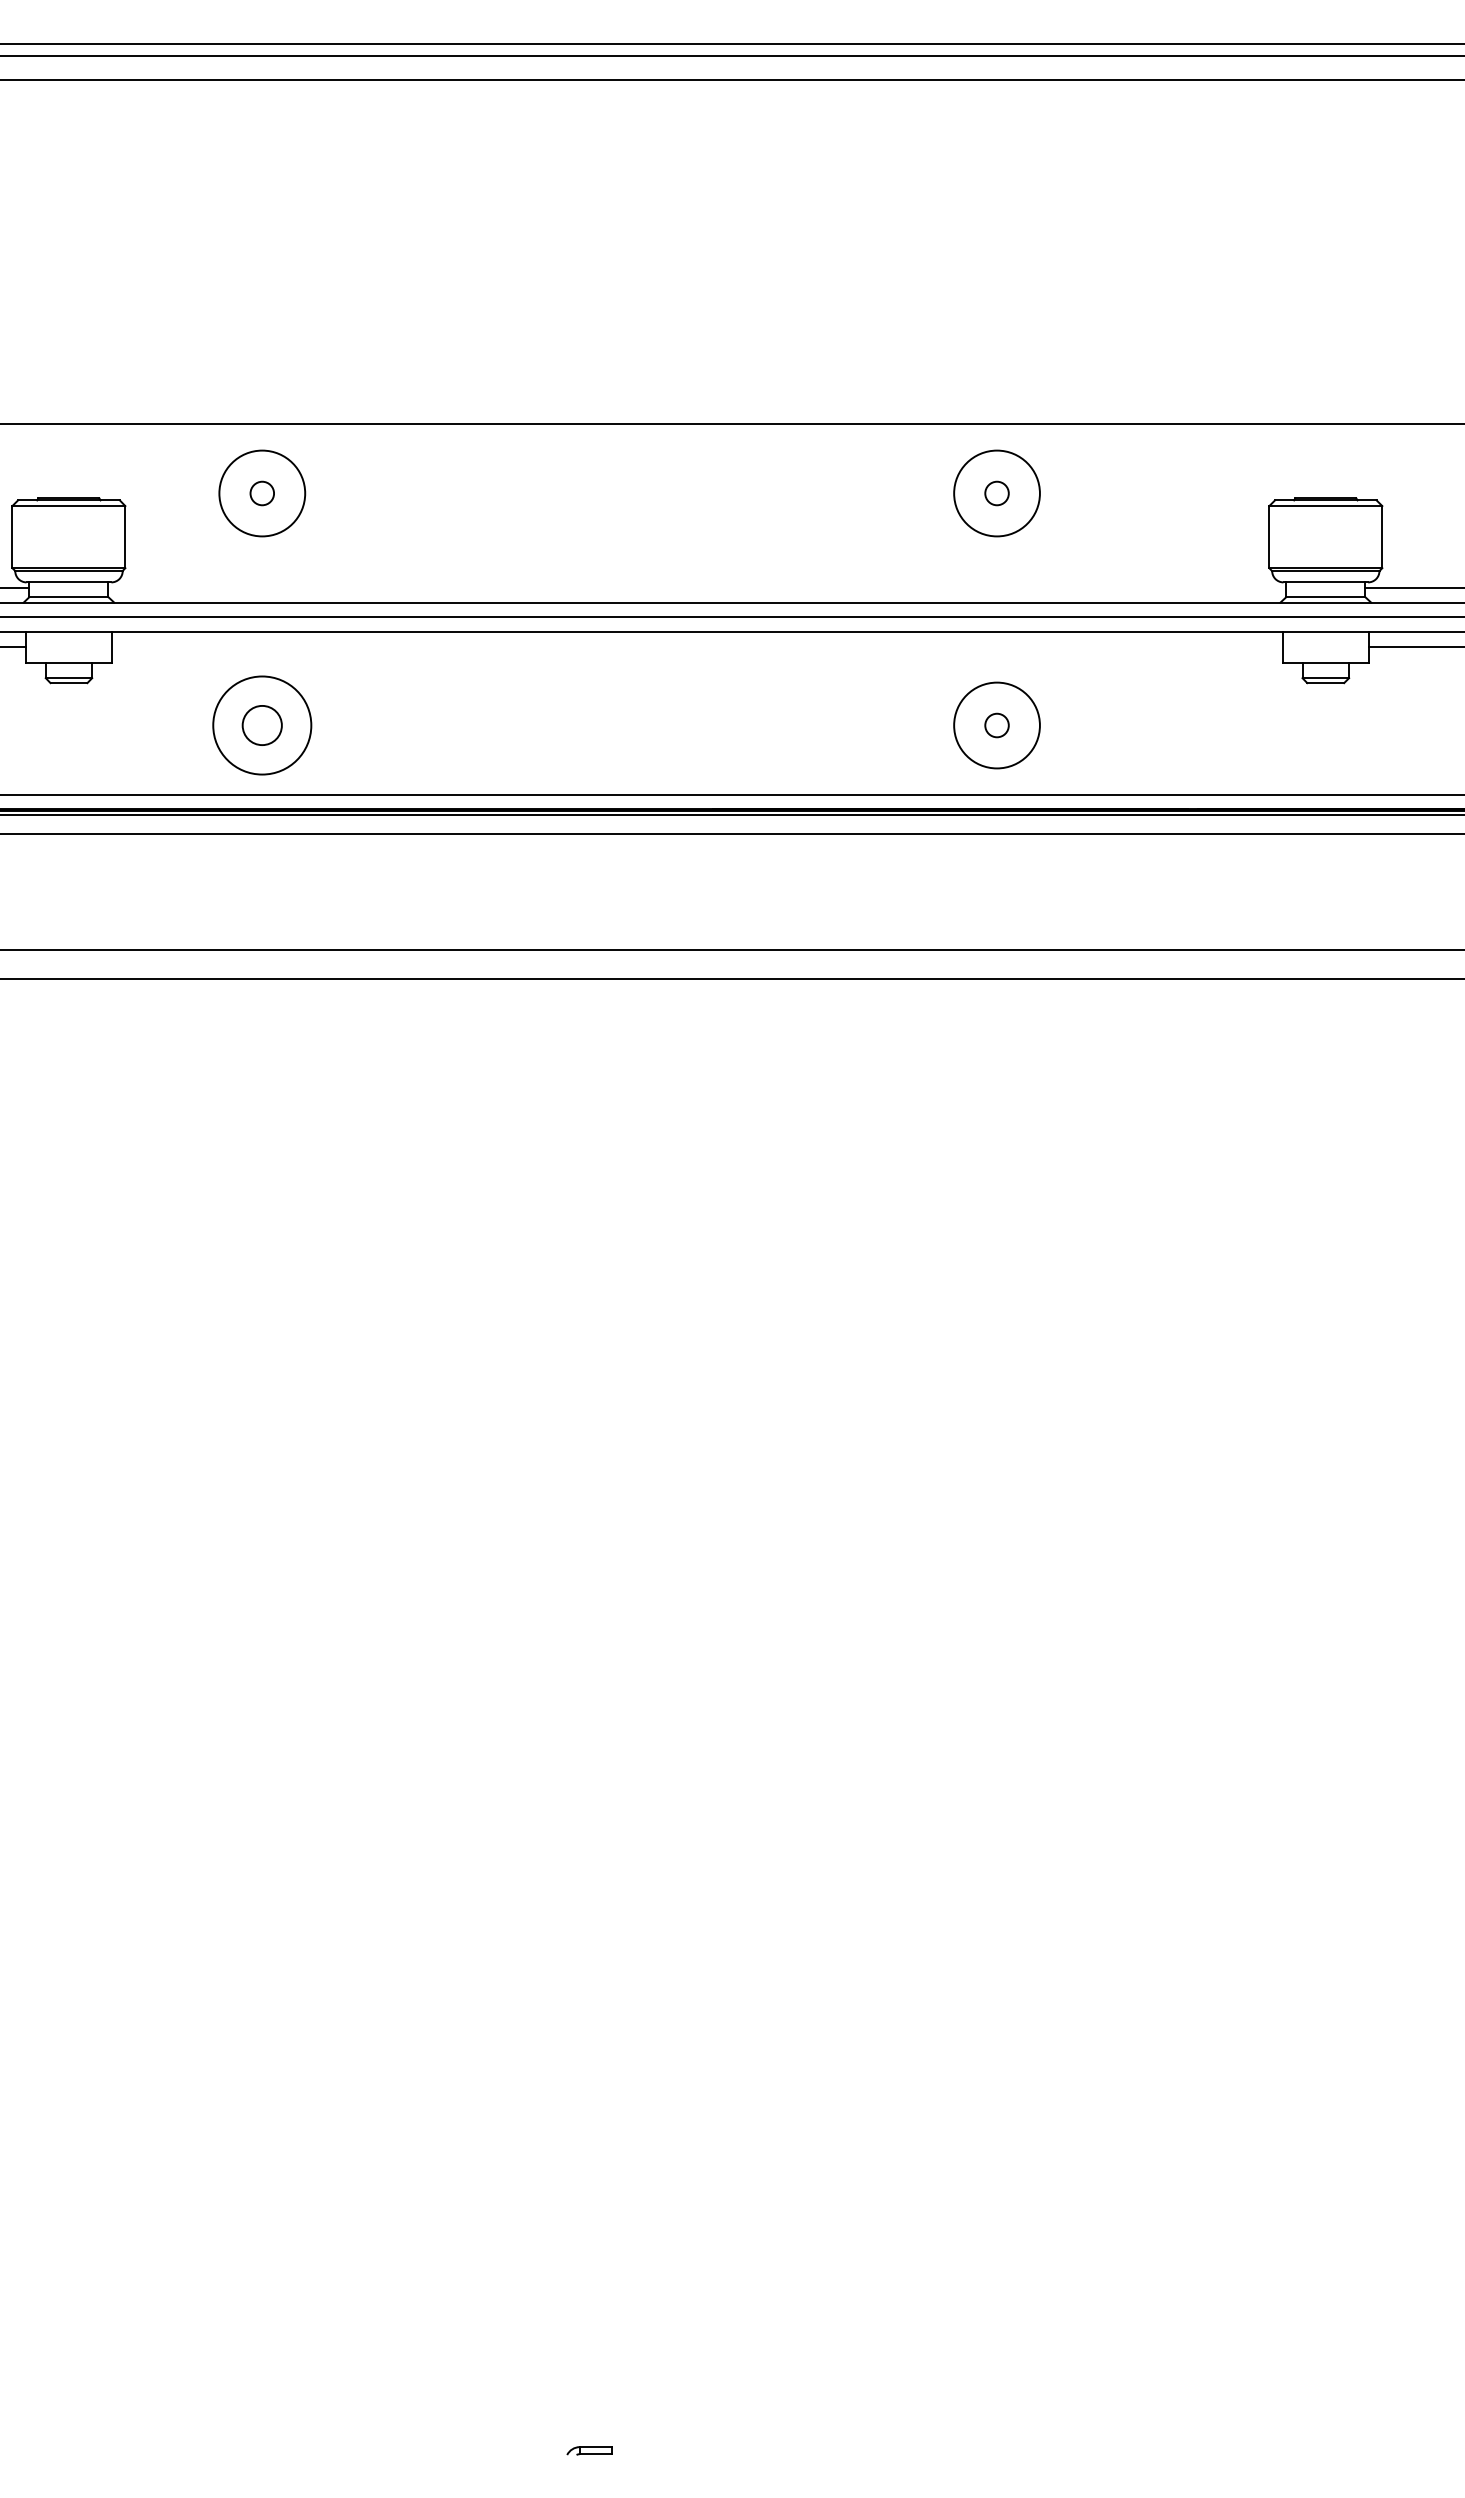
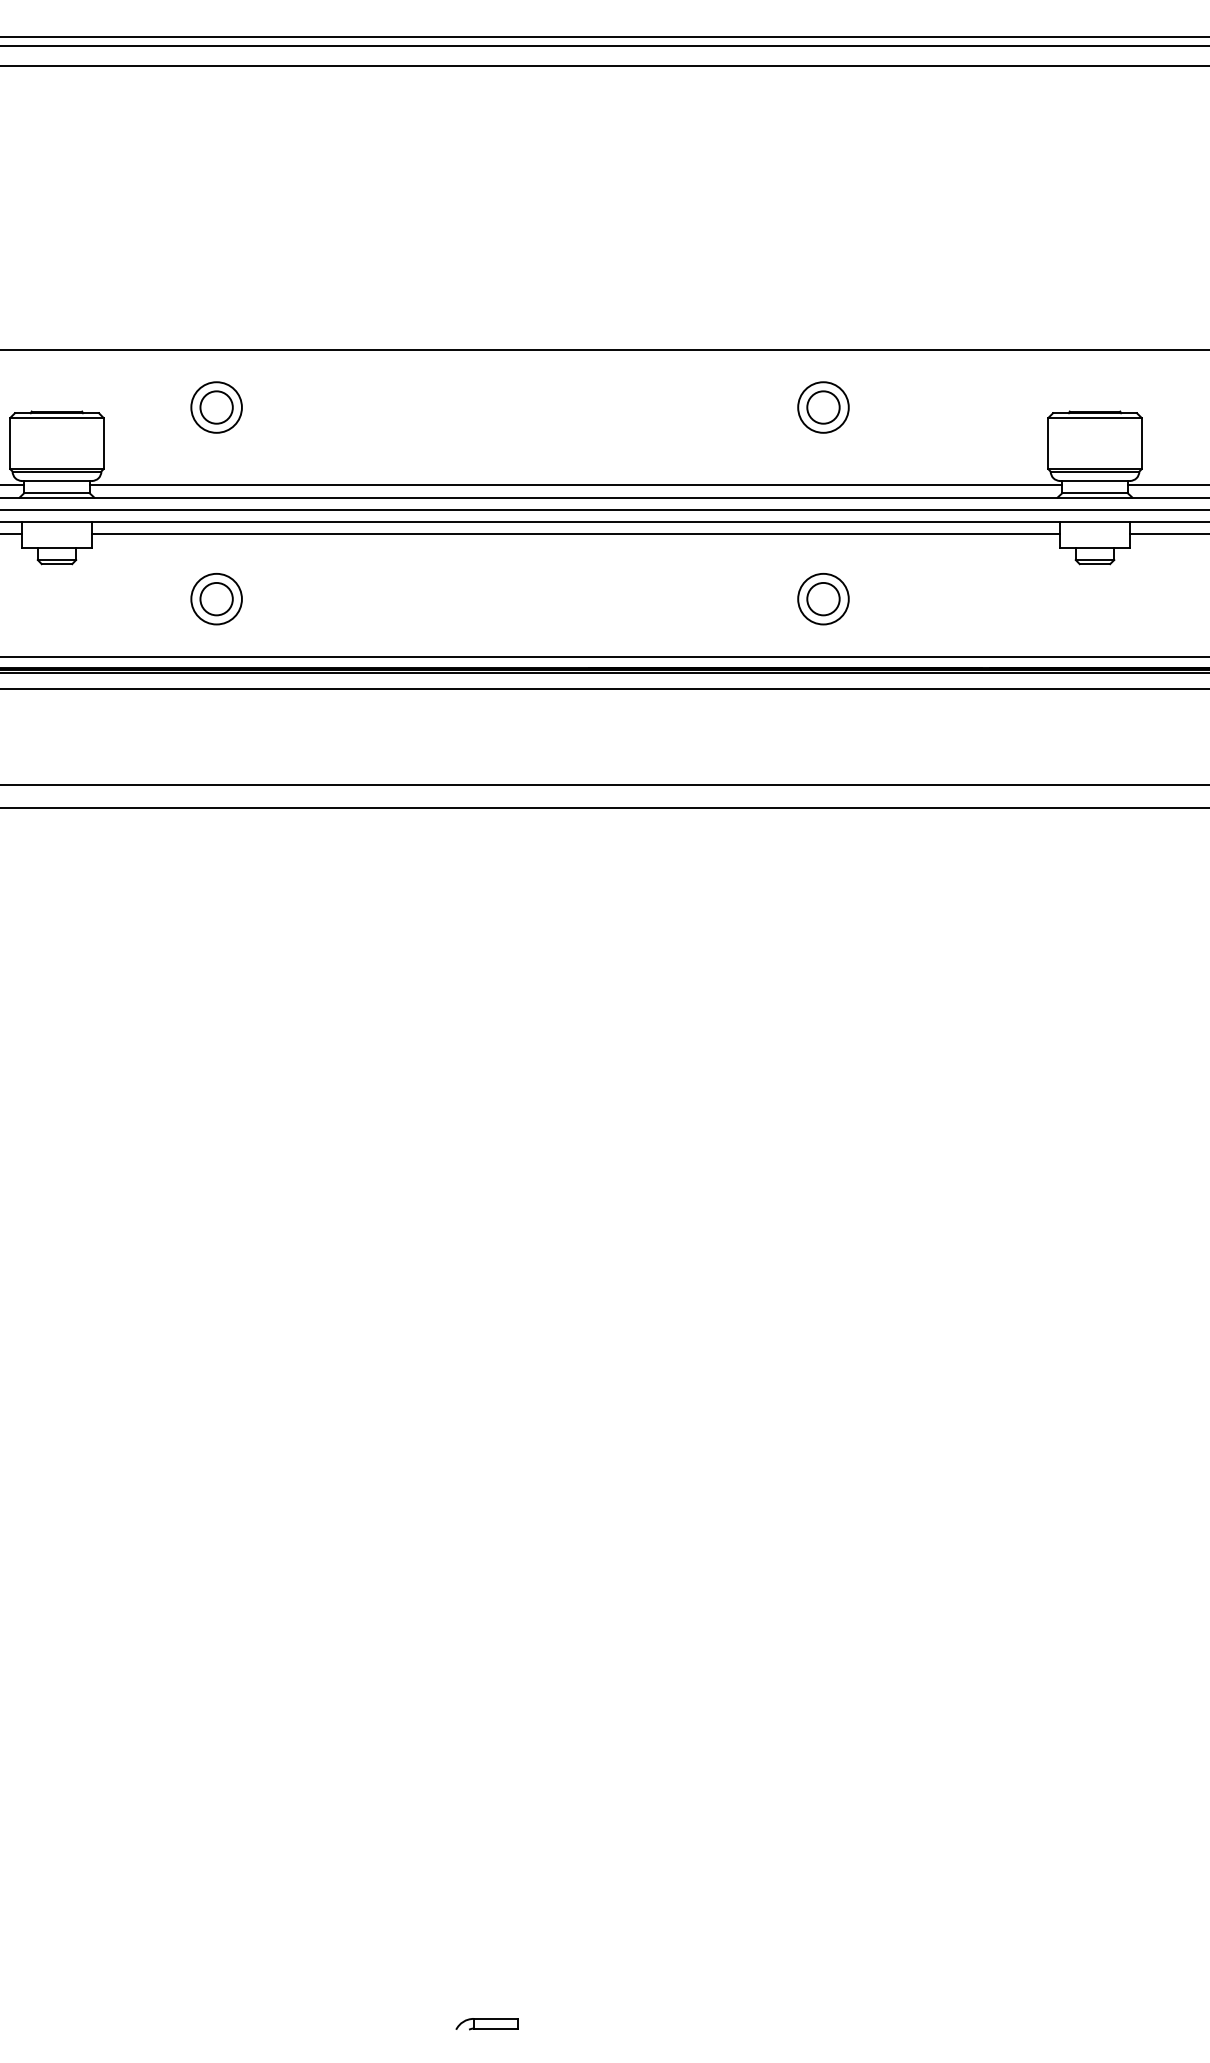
circle: (261, 493) -> (216, 407), size x0.71
circle: (261, 493) -> (216, 407), size x1.67
circle: (996, 493) -> (823, 407), size x0.71
circle: (996, 493) -> (823, 407), size x1.67
line: (697, 587) -> (576, 485), added
line: (697, 646) -> (576, 533), added
circle: (261, 725) -> (216, 599), size x0.62
circle: (996, 725) -> (823, 599), size x0.71
circle: (996, 725) -> (823, 599), size x1.67
part: (589, 2450) -> (486, 2023), size x1.67

